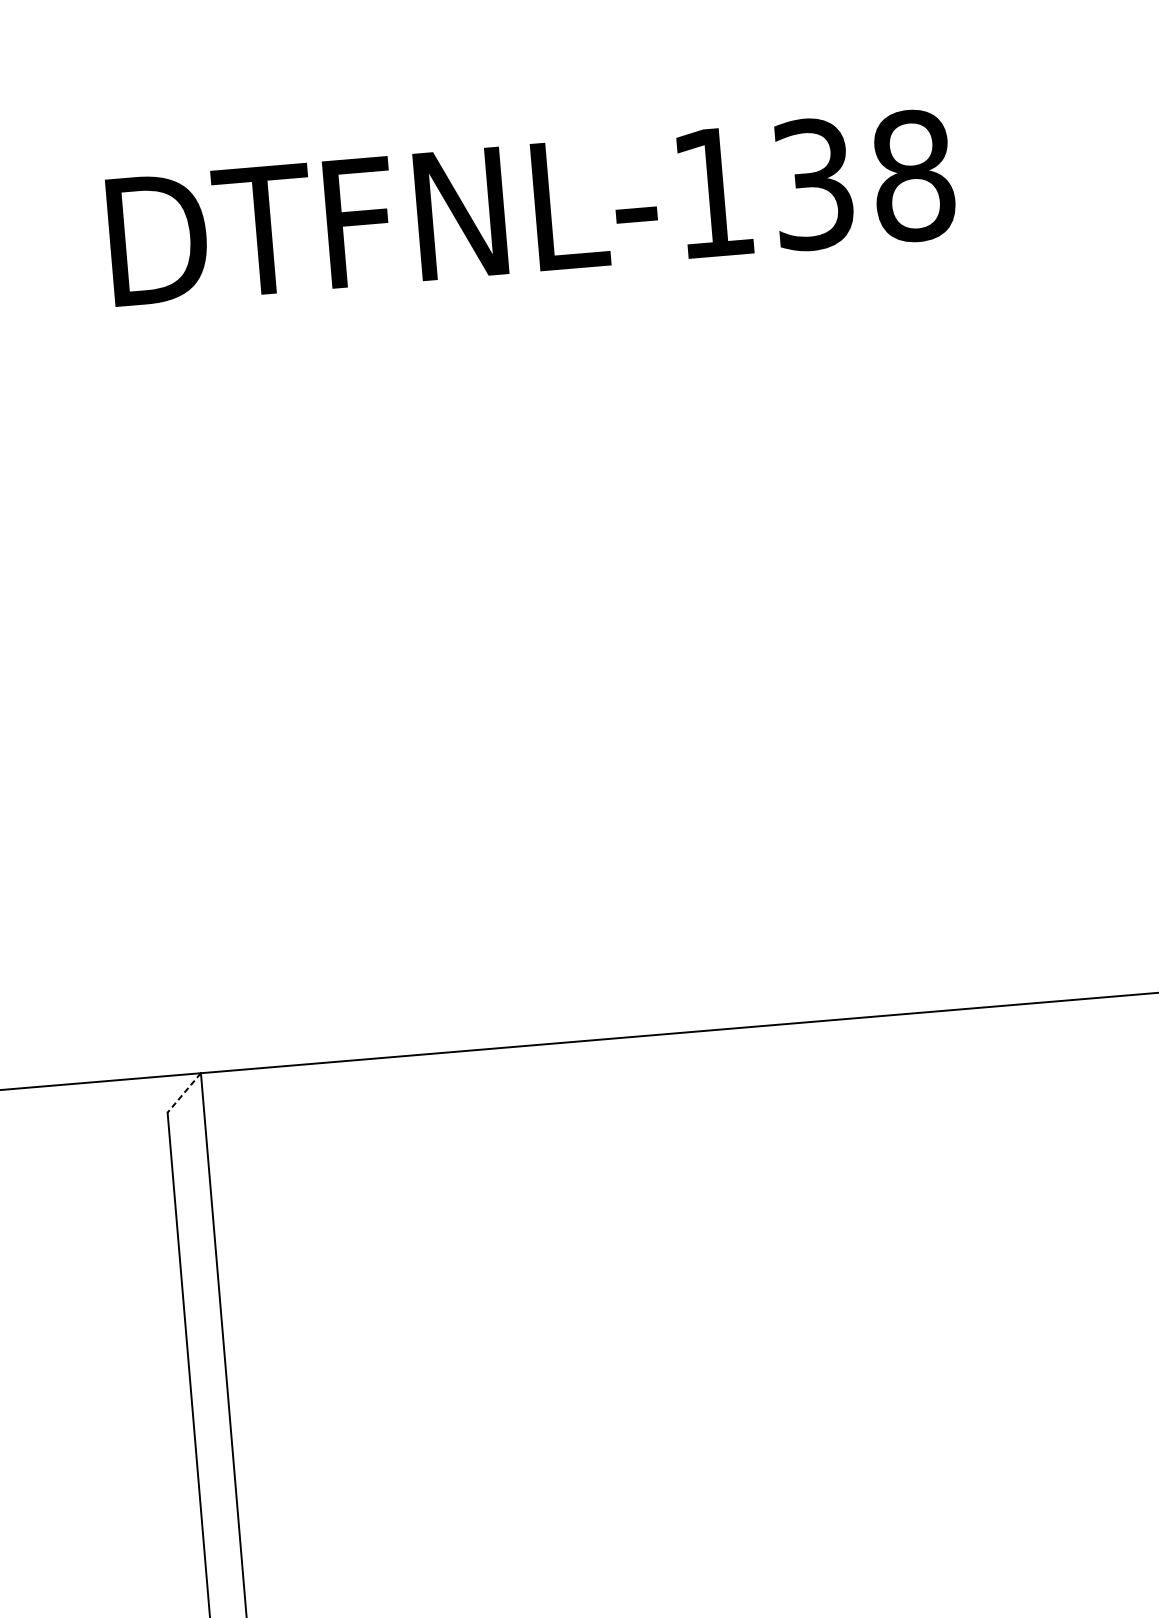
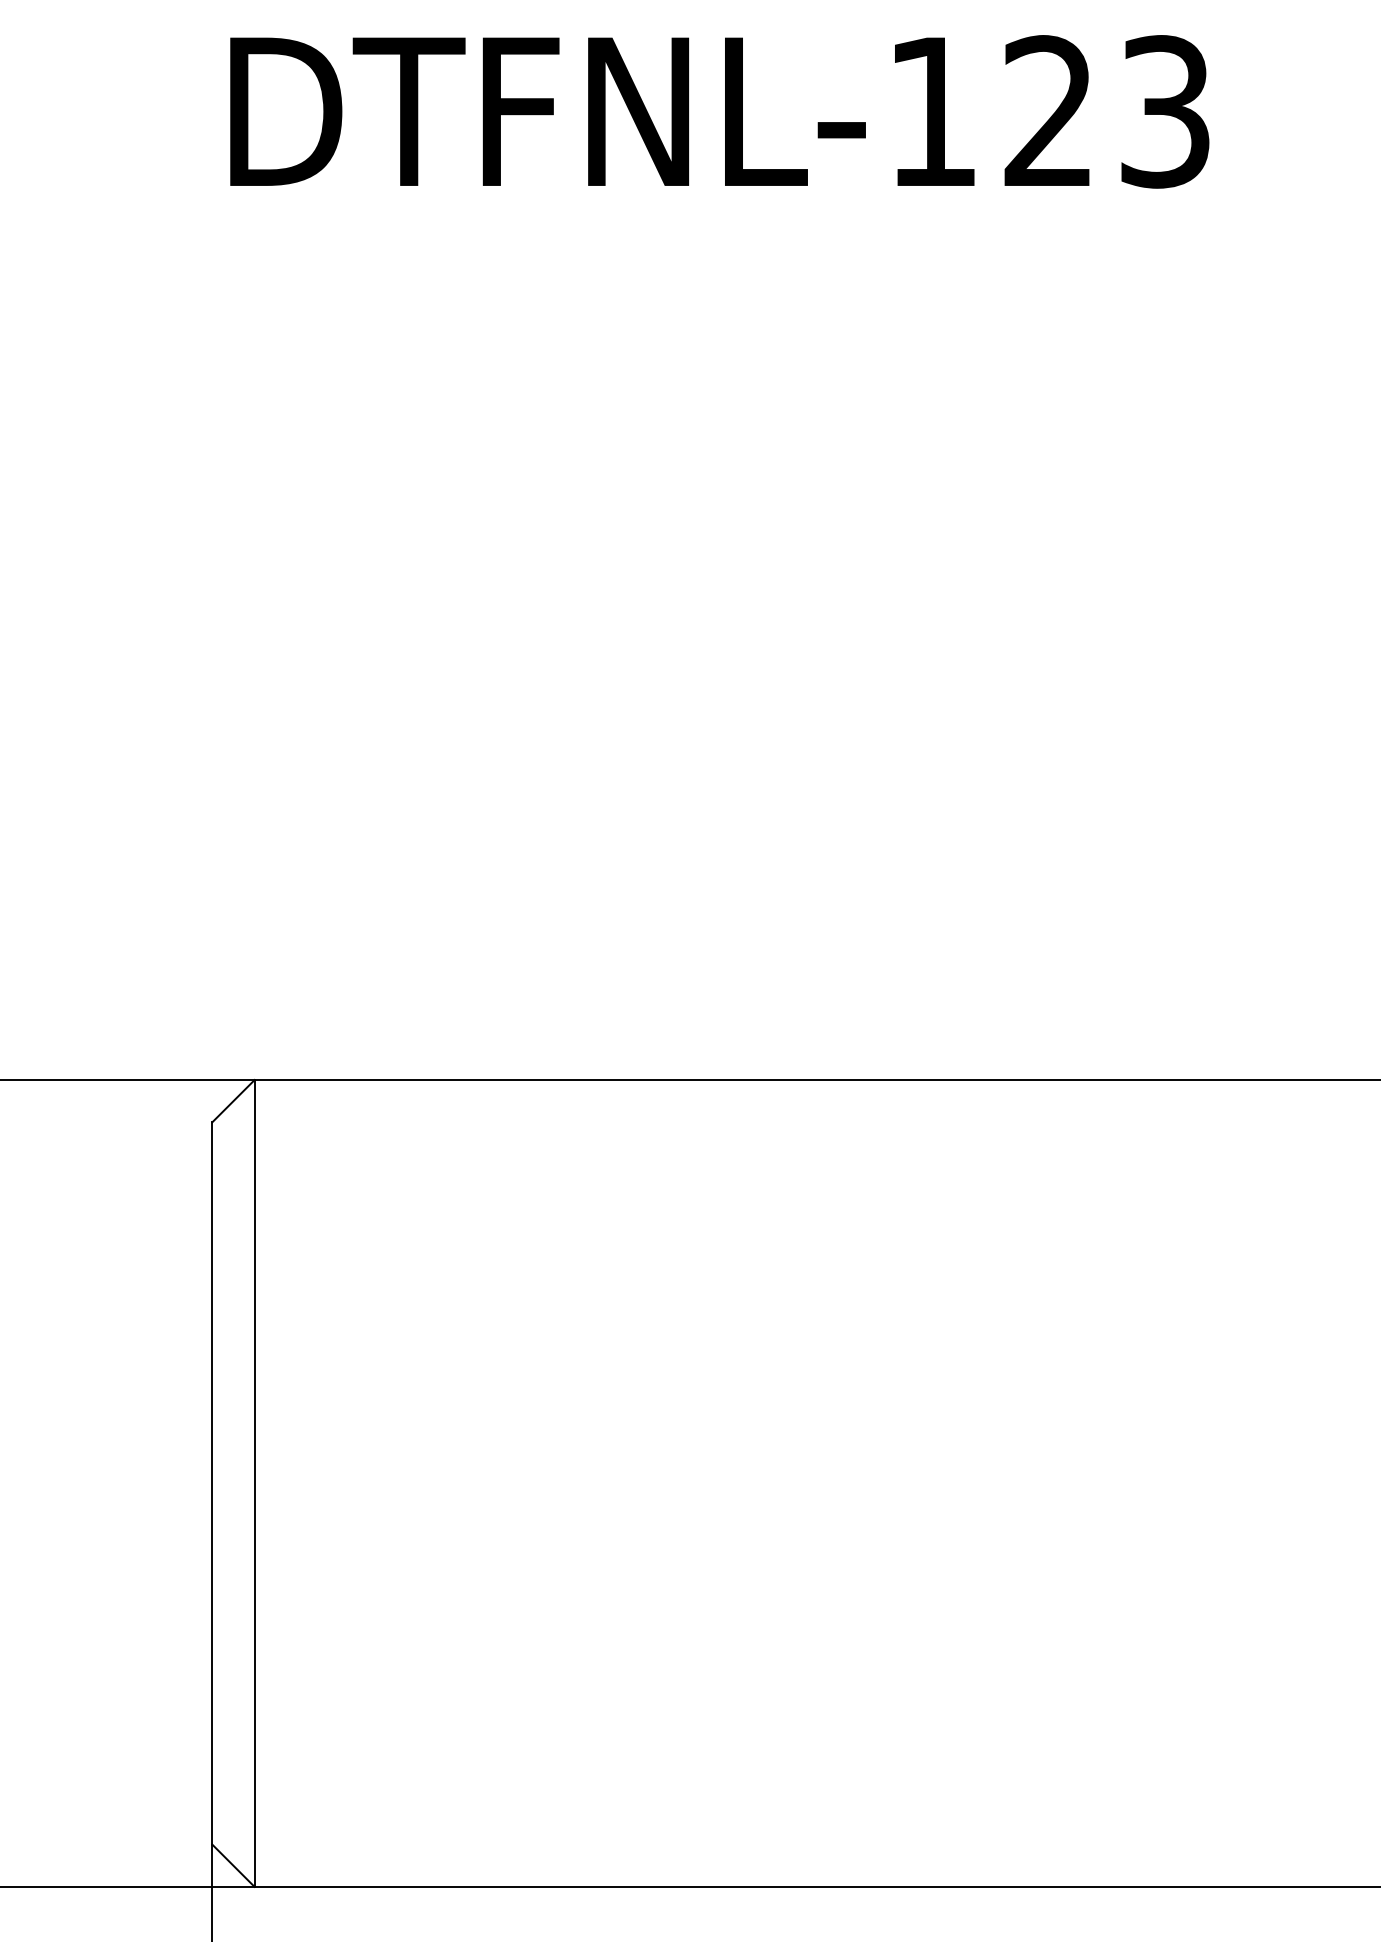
text: (863, 179) -> (1107, 111), DTFNL-138 -> DTFNL-123
line: (184, 1093) -> (233, 1101), dashed -> solid

